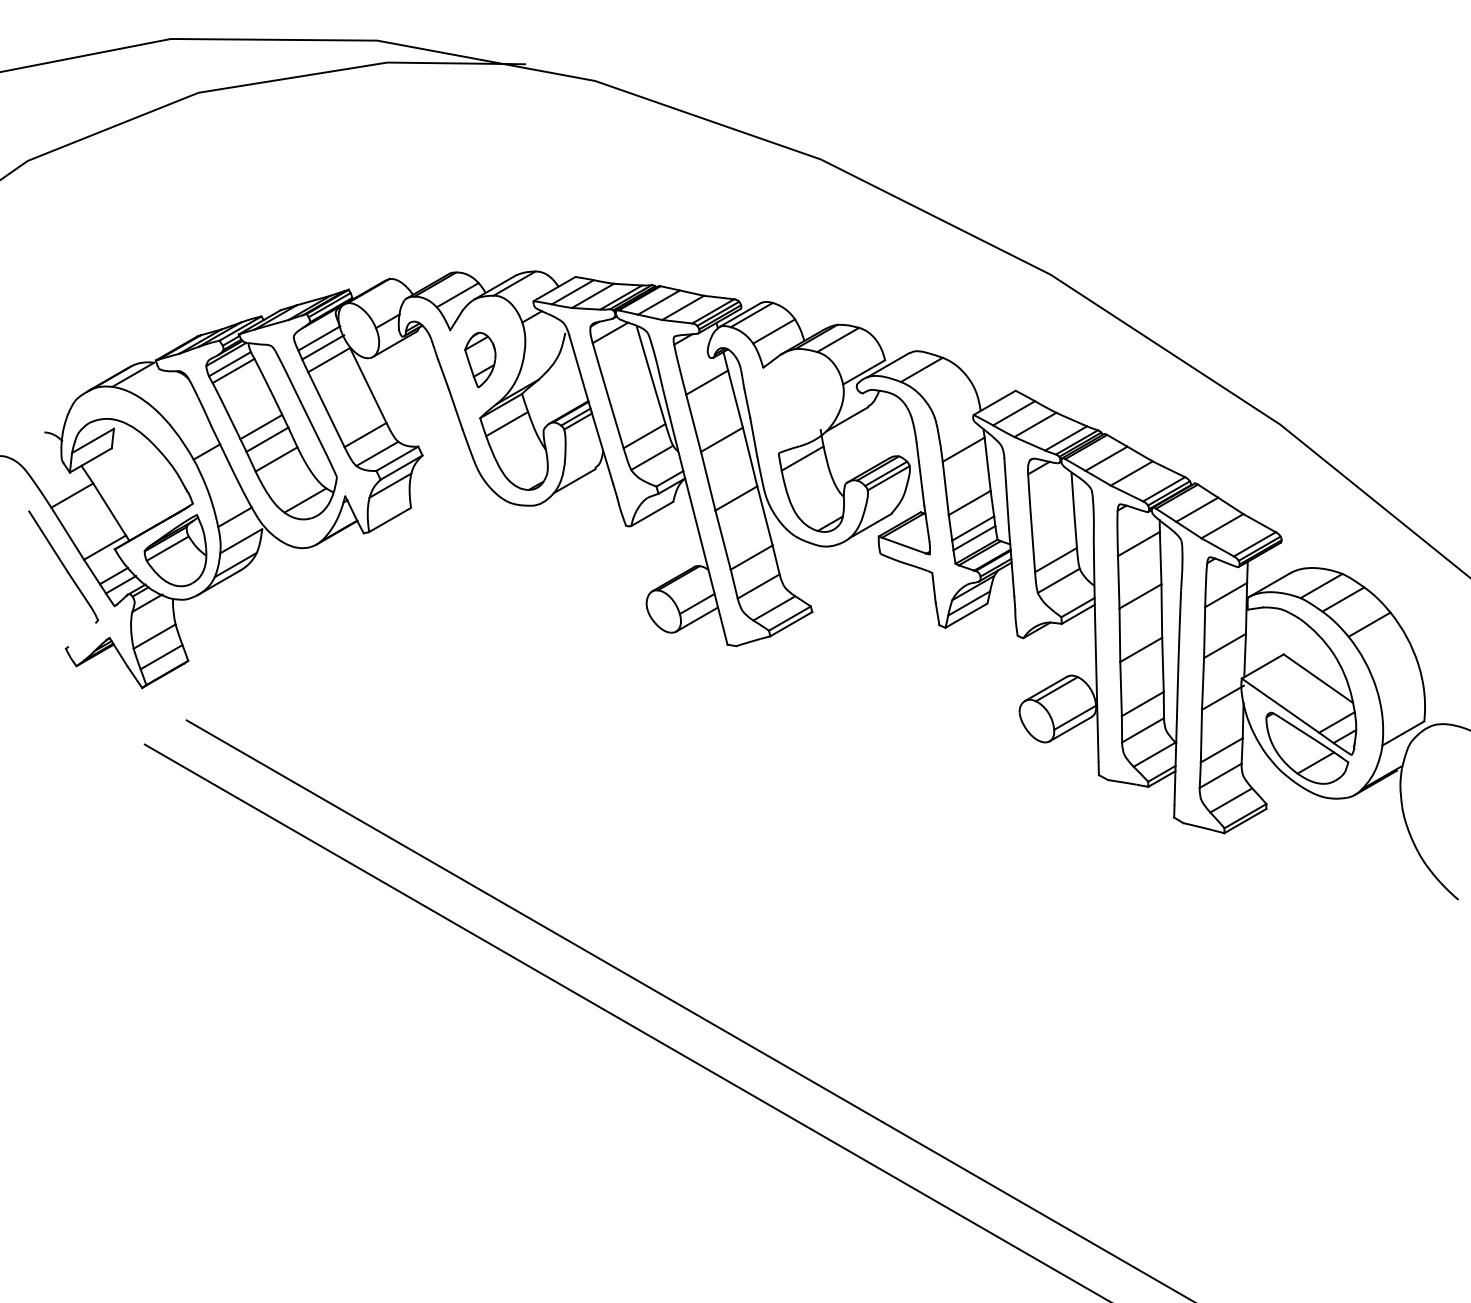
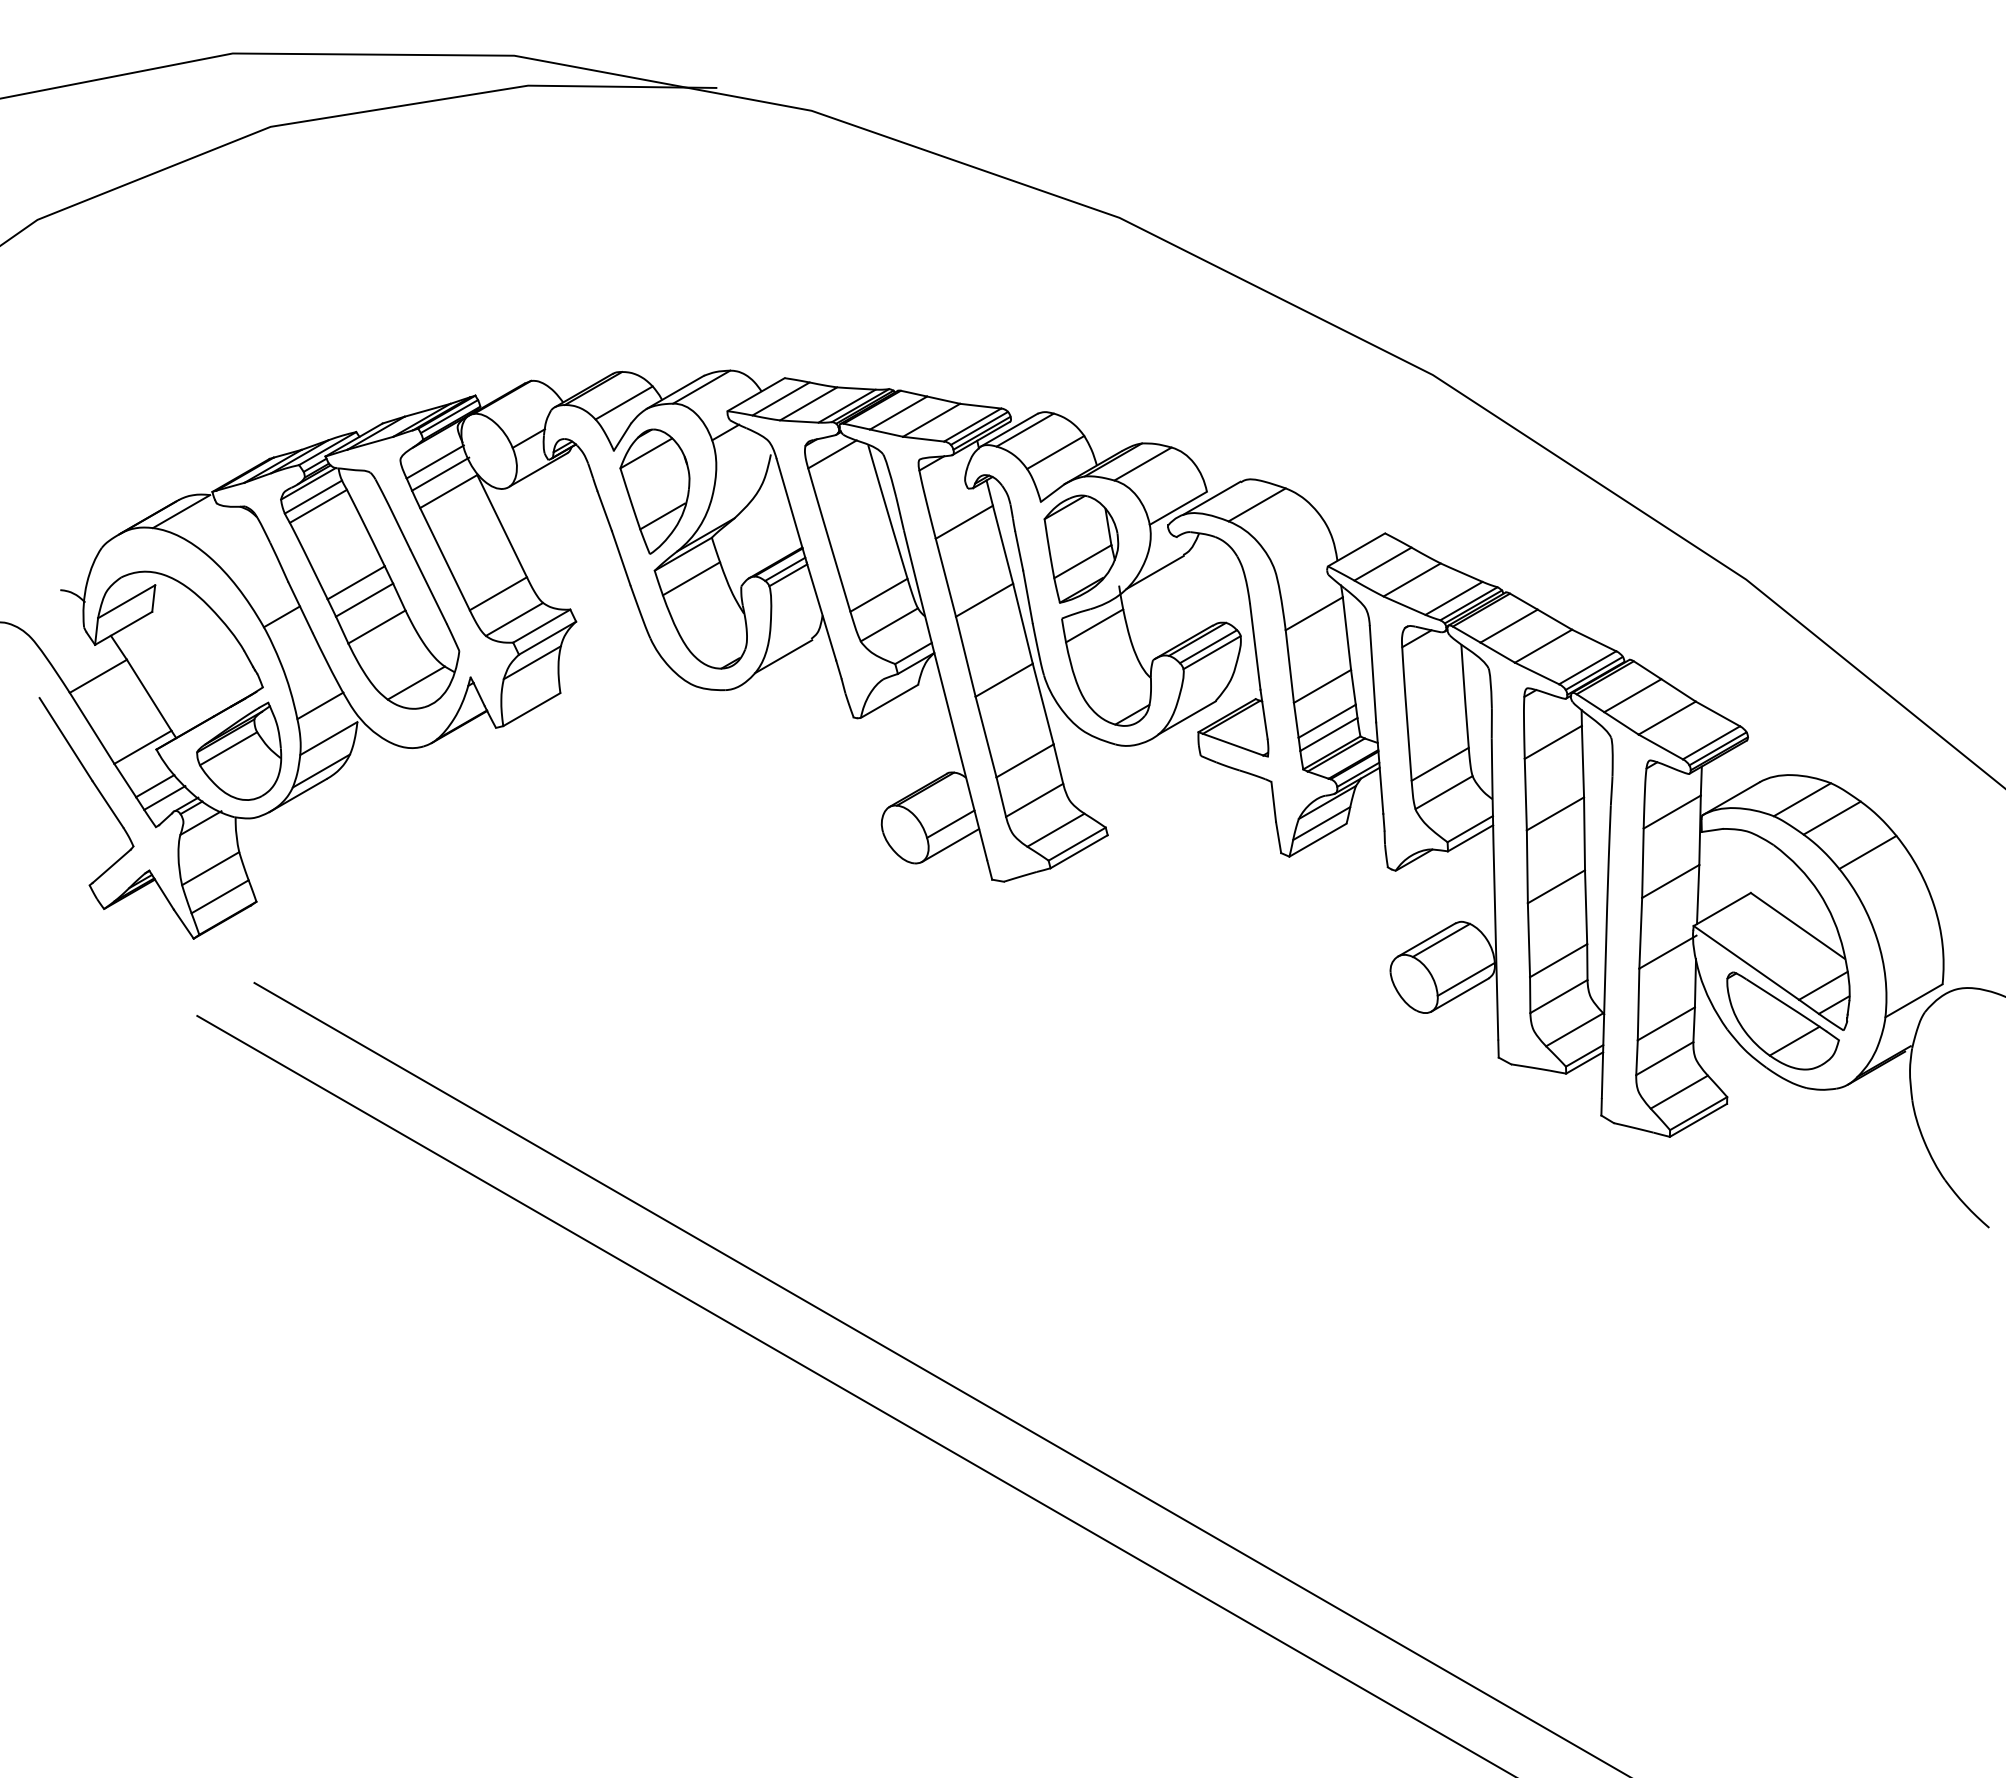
part: (480, 360) -> (654, 491), size x1.67
part: (793, 401) -> (1081, 548), added
line: (81, 635) -> (111, 866), added

